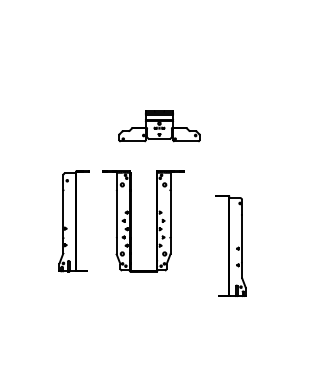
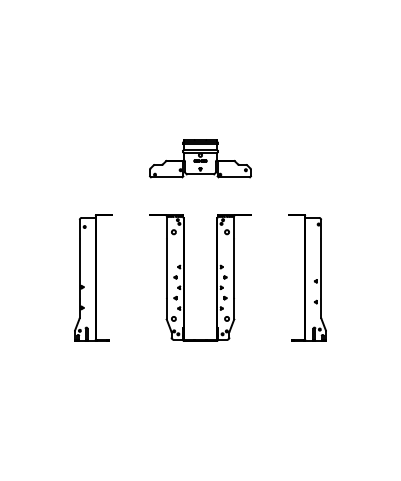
part: (130, 220) -> (184, 277), moved
part: (231, 245) -> (307, 277), moved

